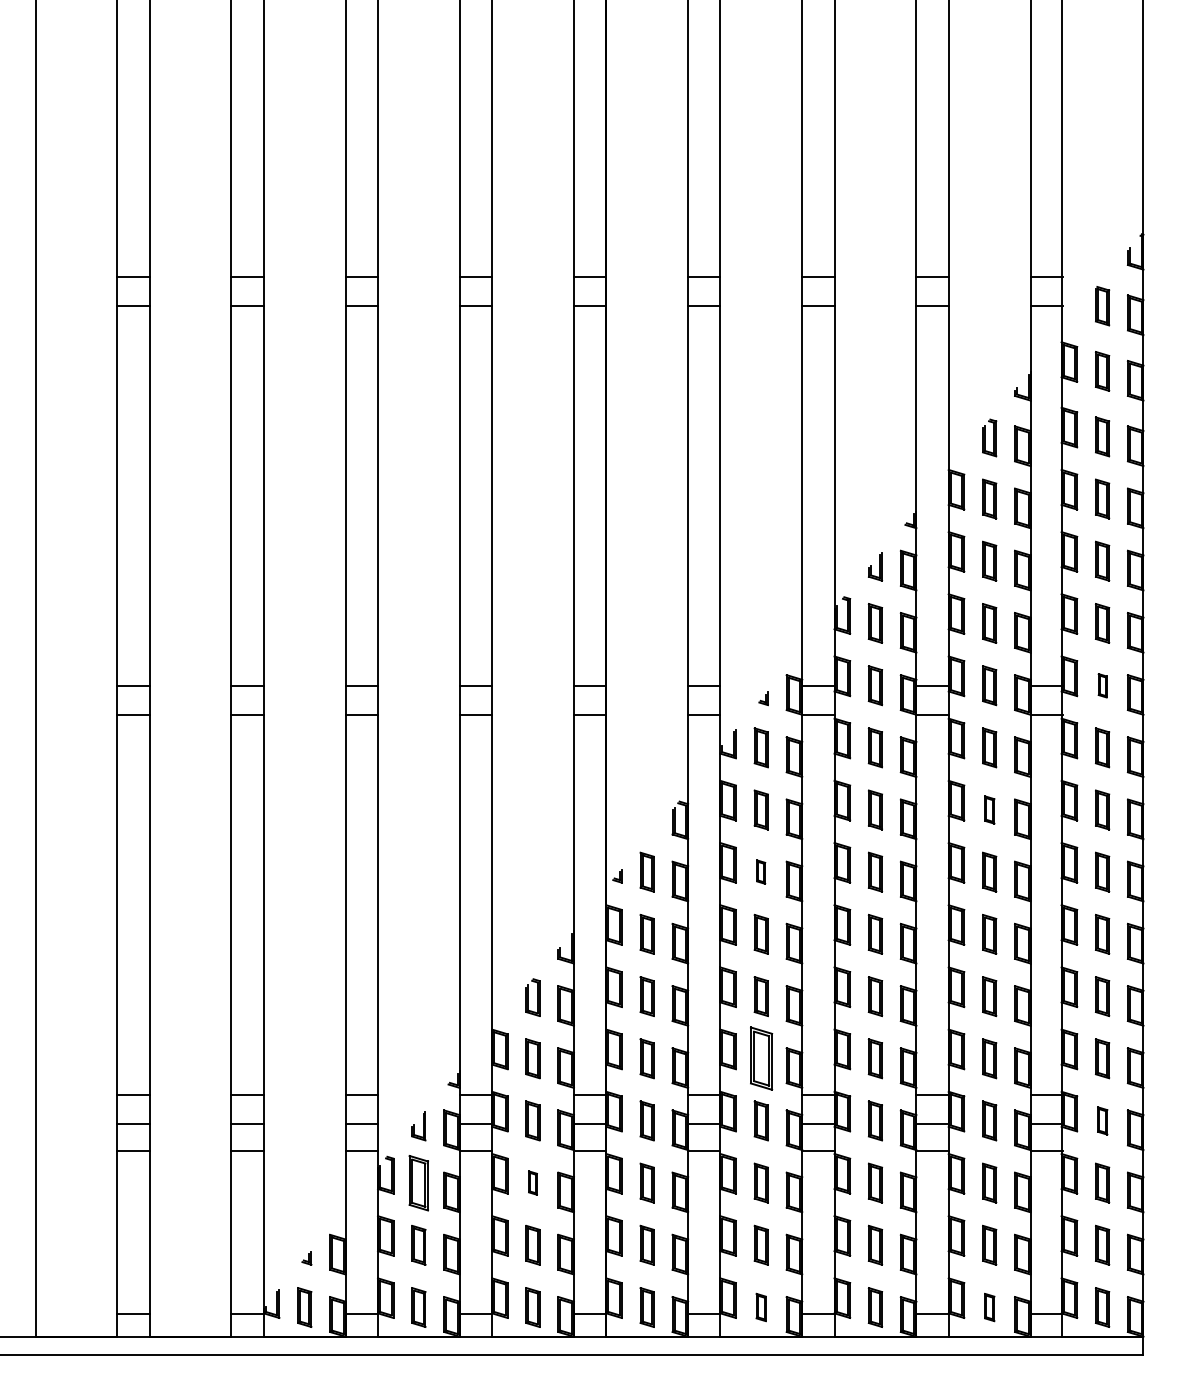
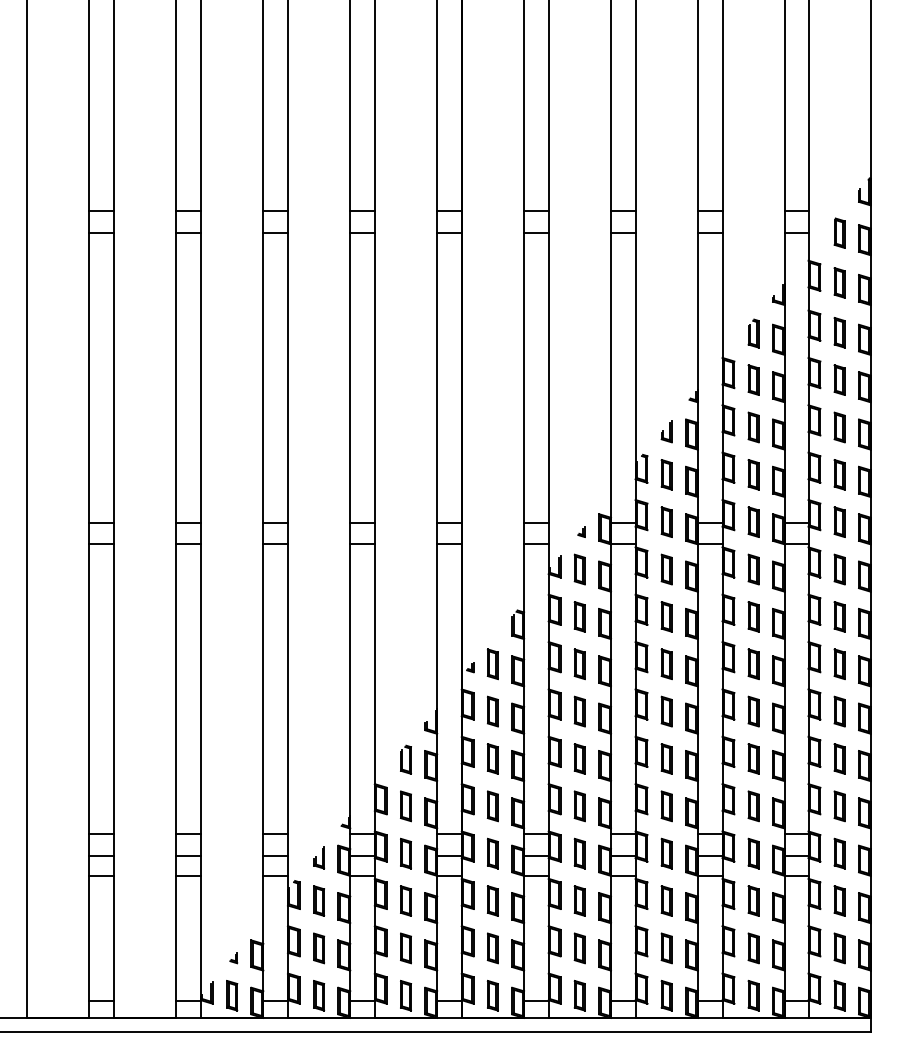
part: (1102, 685) -> (839, 522), size x1.67
part: (989, 809) -> (753, 616), size x1.43
part: (760, 871) -> (579, 663), size x1.67
part: (760, 1058) -> (579, 806), size x0.62
part: (1102, 1120) -> (839, 853), size x1.43
part: (418, 1182) -> (318, 900), size x0.71
part: (532, 1182) -> (405, 900), size x1.67
part: (760, 1307) -> (579, 995), size x1.43
part: (989, 1307) -> (753, 995), size x1.43

